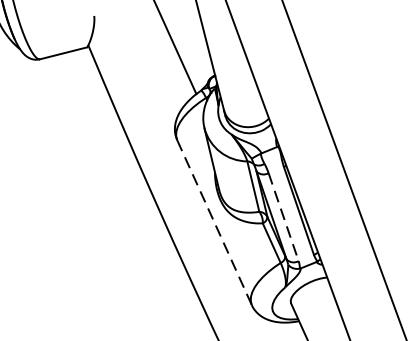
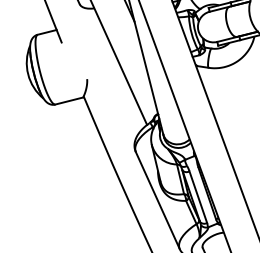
line: (283, 217) -> (198, 197), dashed -> solid
line: (214, 222) -> (157, 200), dashed -> solid

